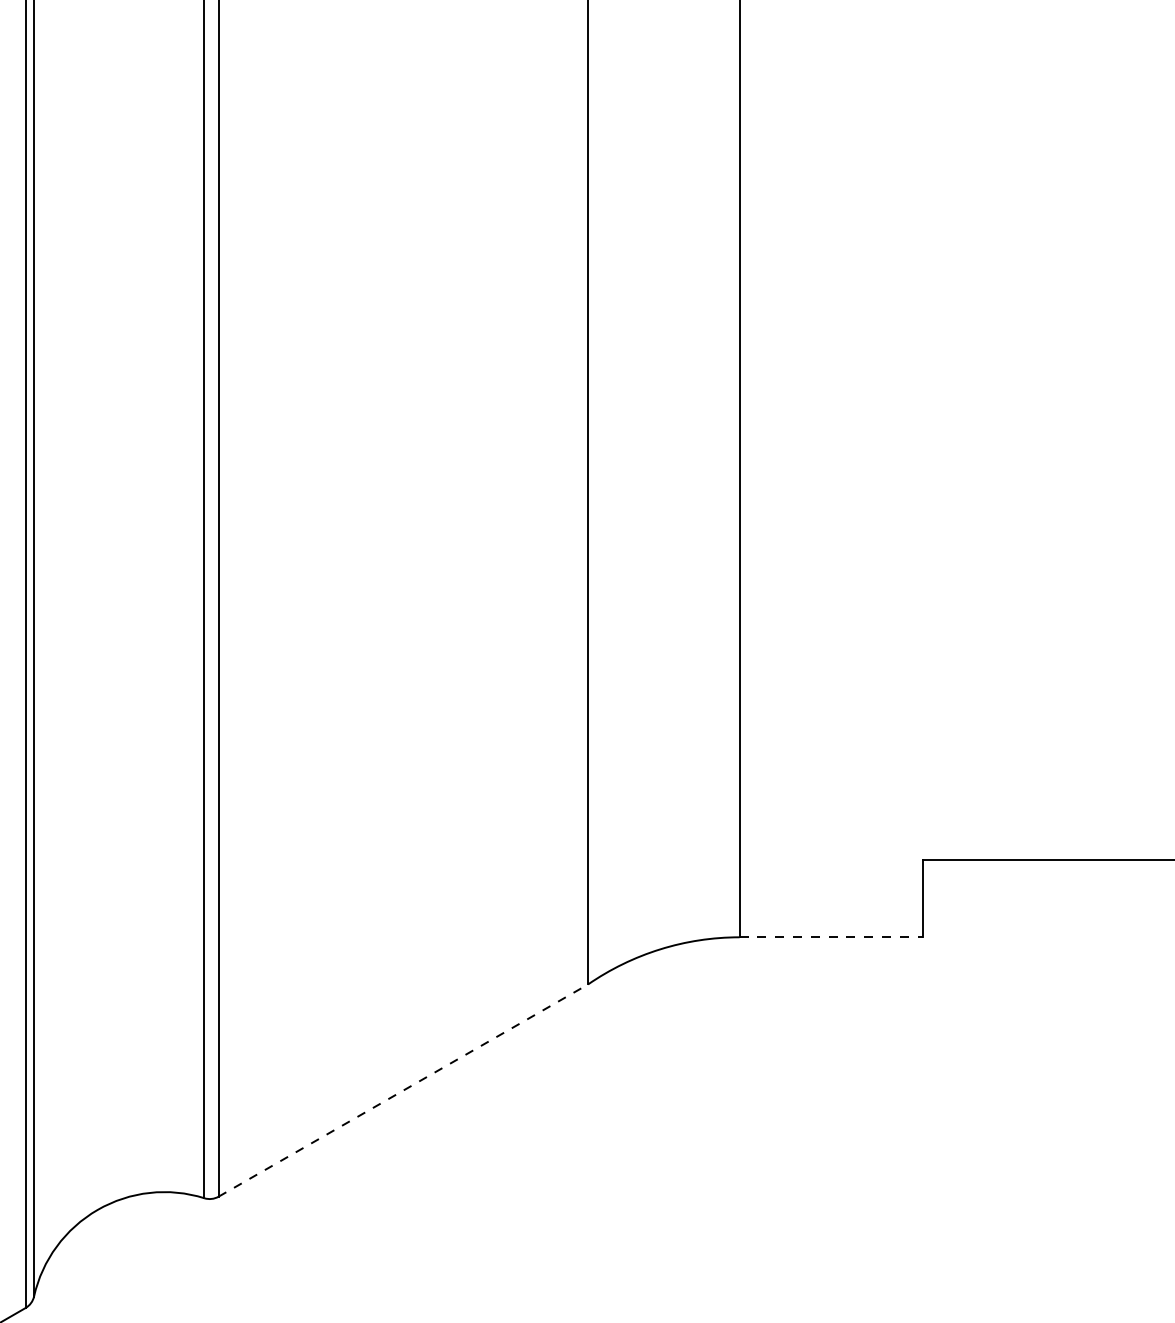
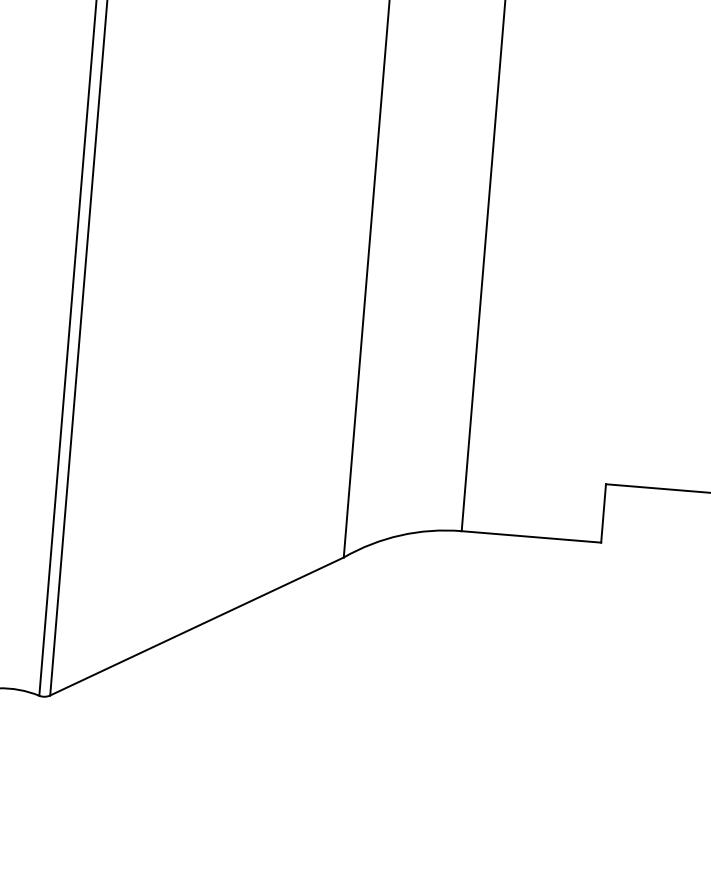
line: (831, 937) -> (531, 537), dashed -> solid
line: (403, 1090) -> (197, 626), dashed -> solid

